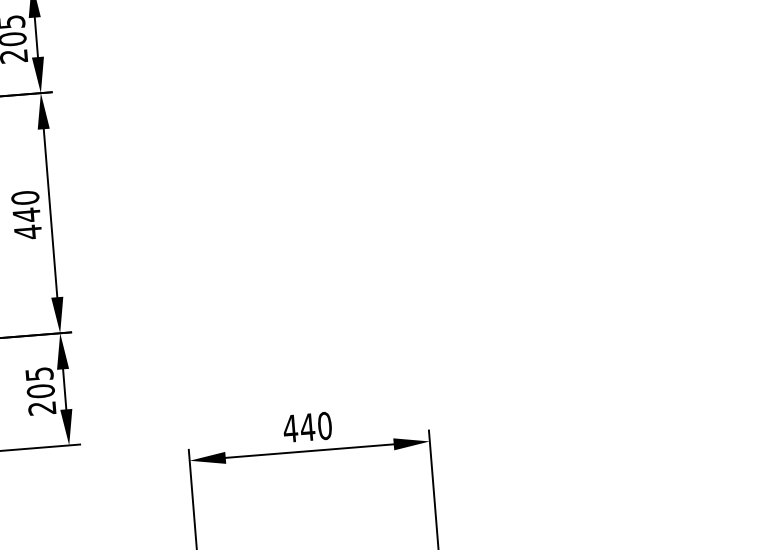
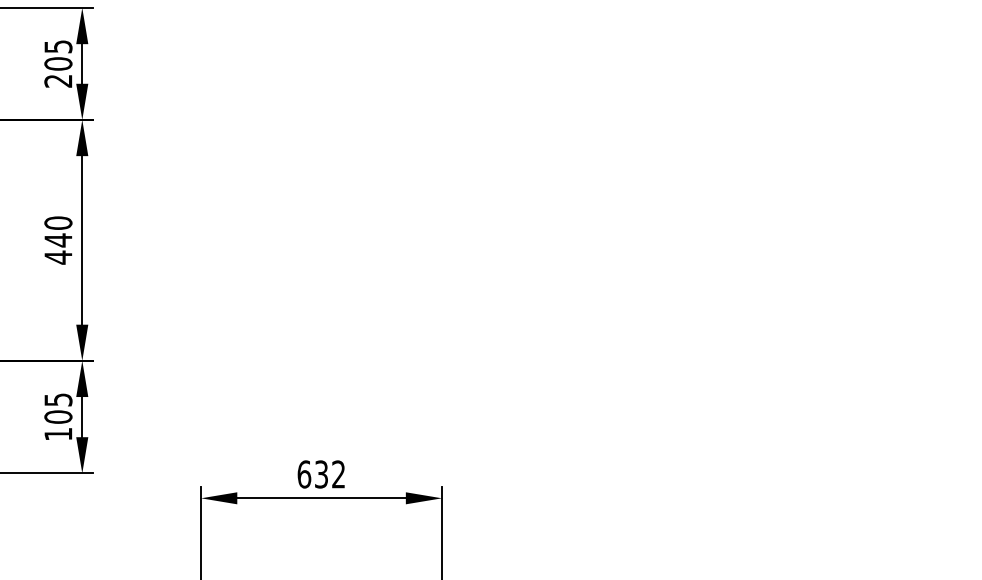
text: (42, 408) -> (58, 434), 205 -> 105
text: (307, 427) -> (321, 474), 440 -> 632

